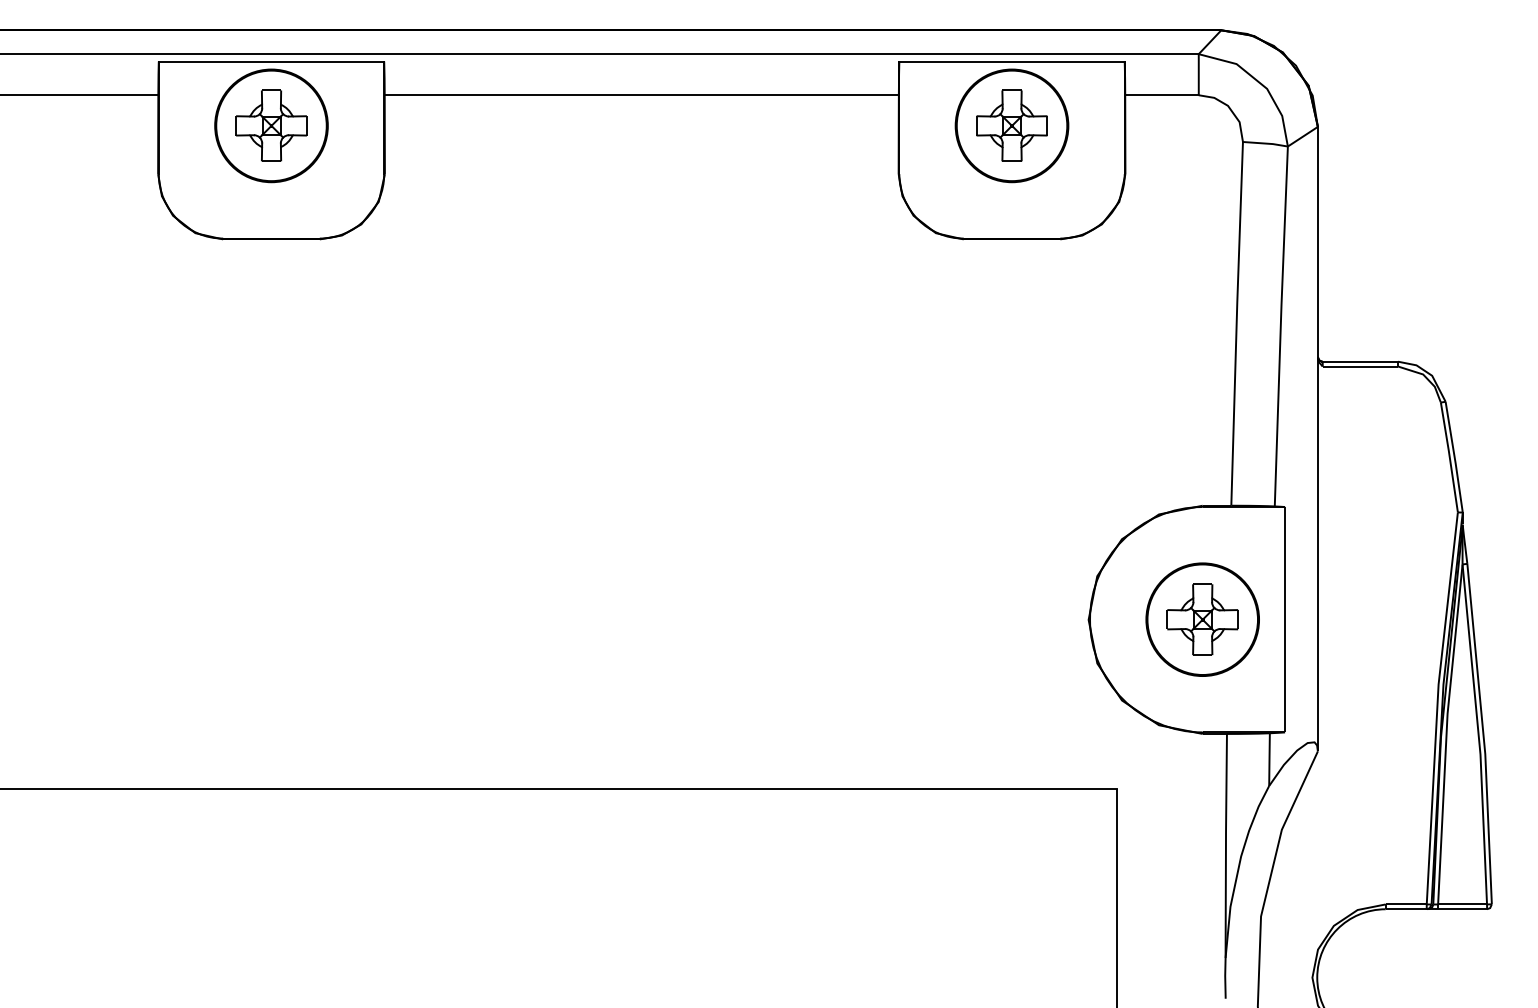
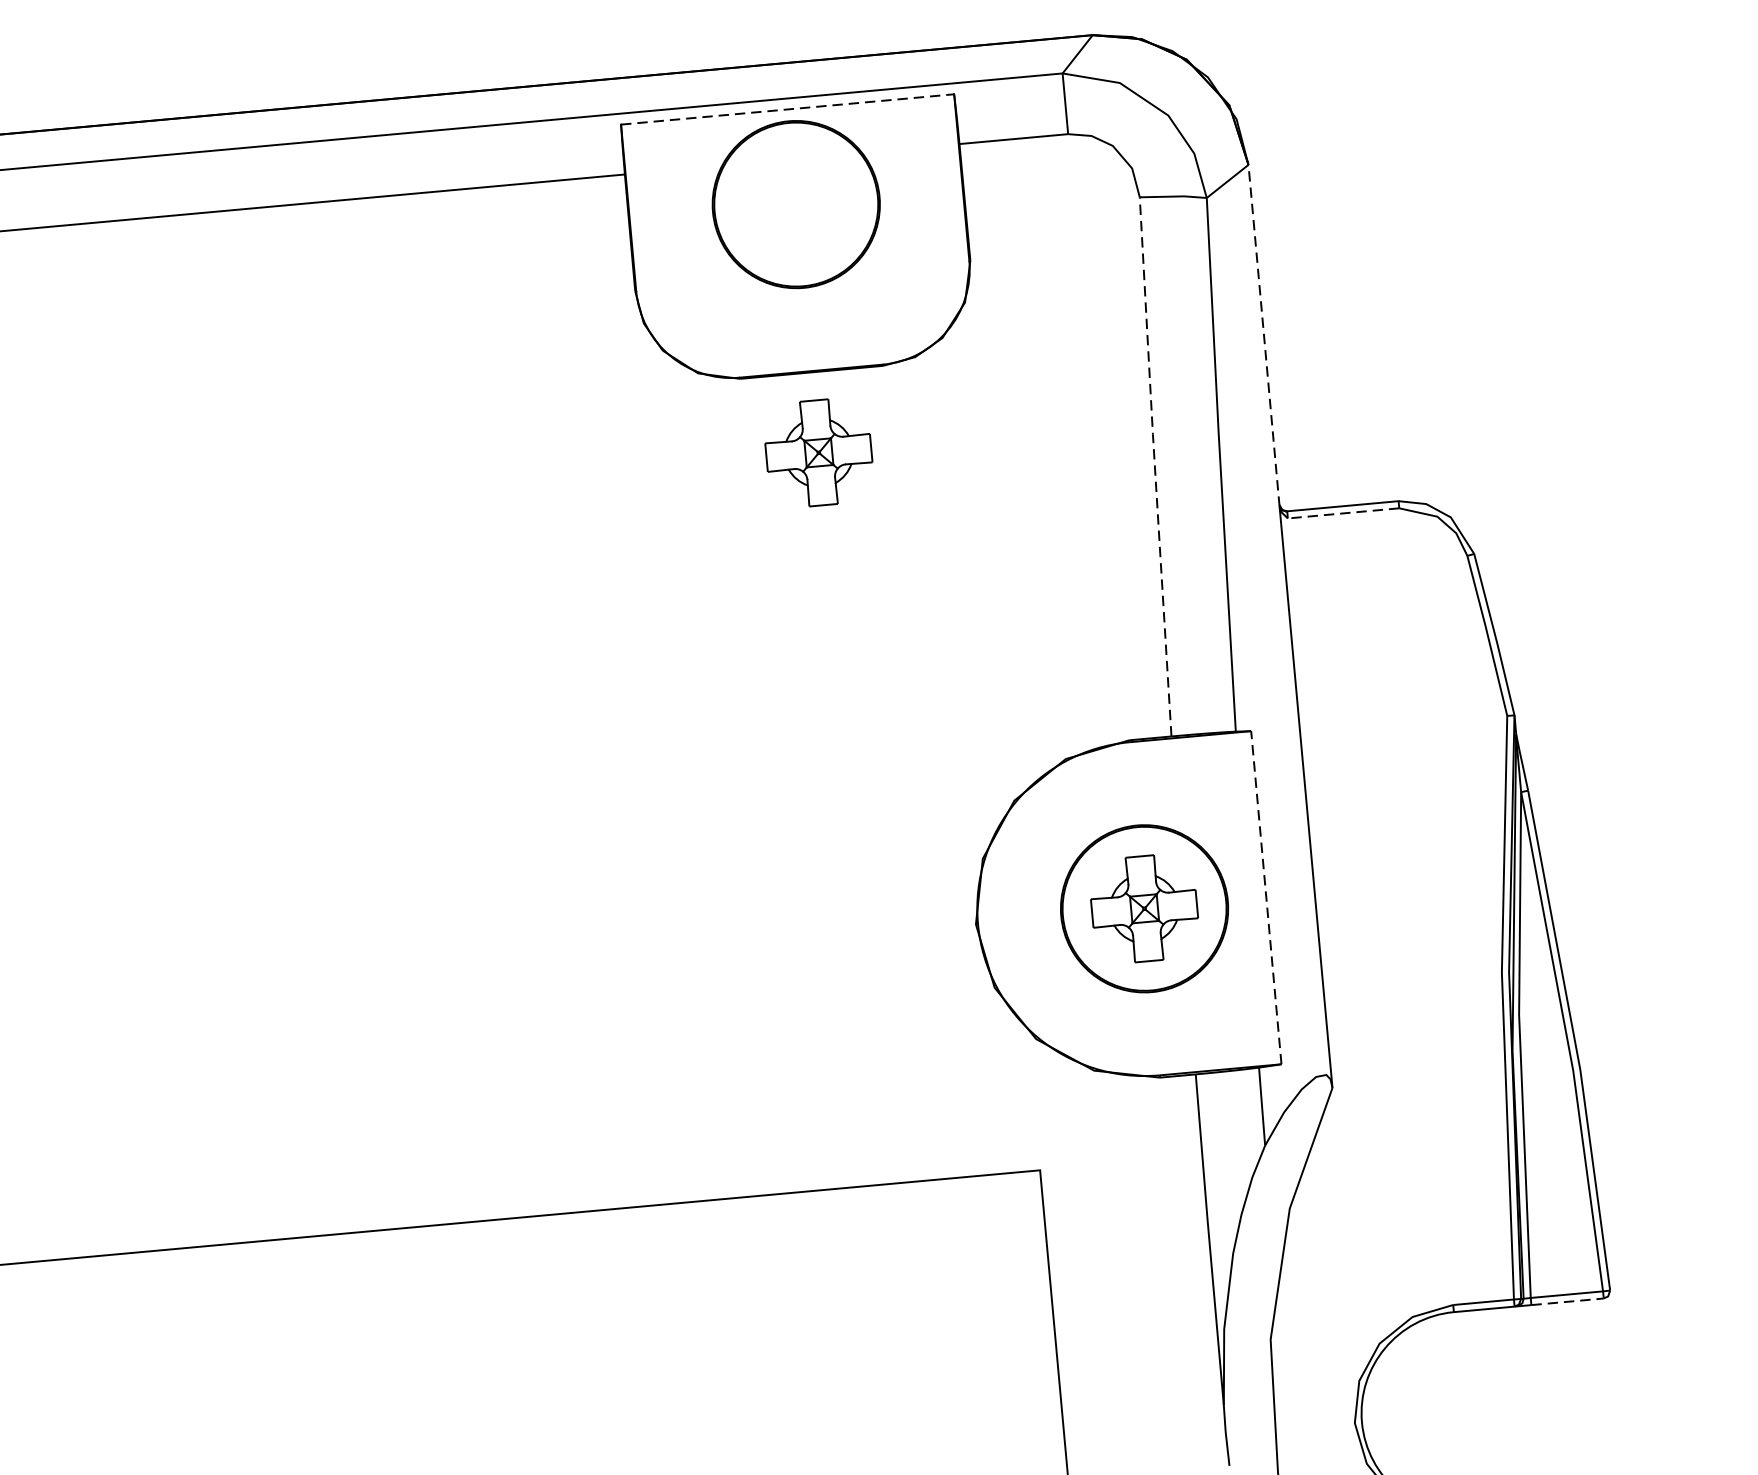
line: (1012, 61) -> (788, 109), solid -> dashed
part: (1011, 125) -> (818, 452), moved
line: (1317, 242) -> (1263, 335), solid -> dashed
line: (1236, 322) -> (1154, 464), solid -> dashed
line: (1360, 366) -> (1343, 513), solid -> dashed
line: (1285, 619) -> (1266, 897), solid -> dashed
line: (1463, 909) -> (1568, 1302), solid -> dashed

